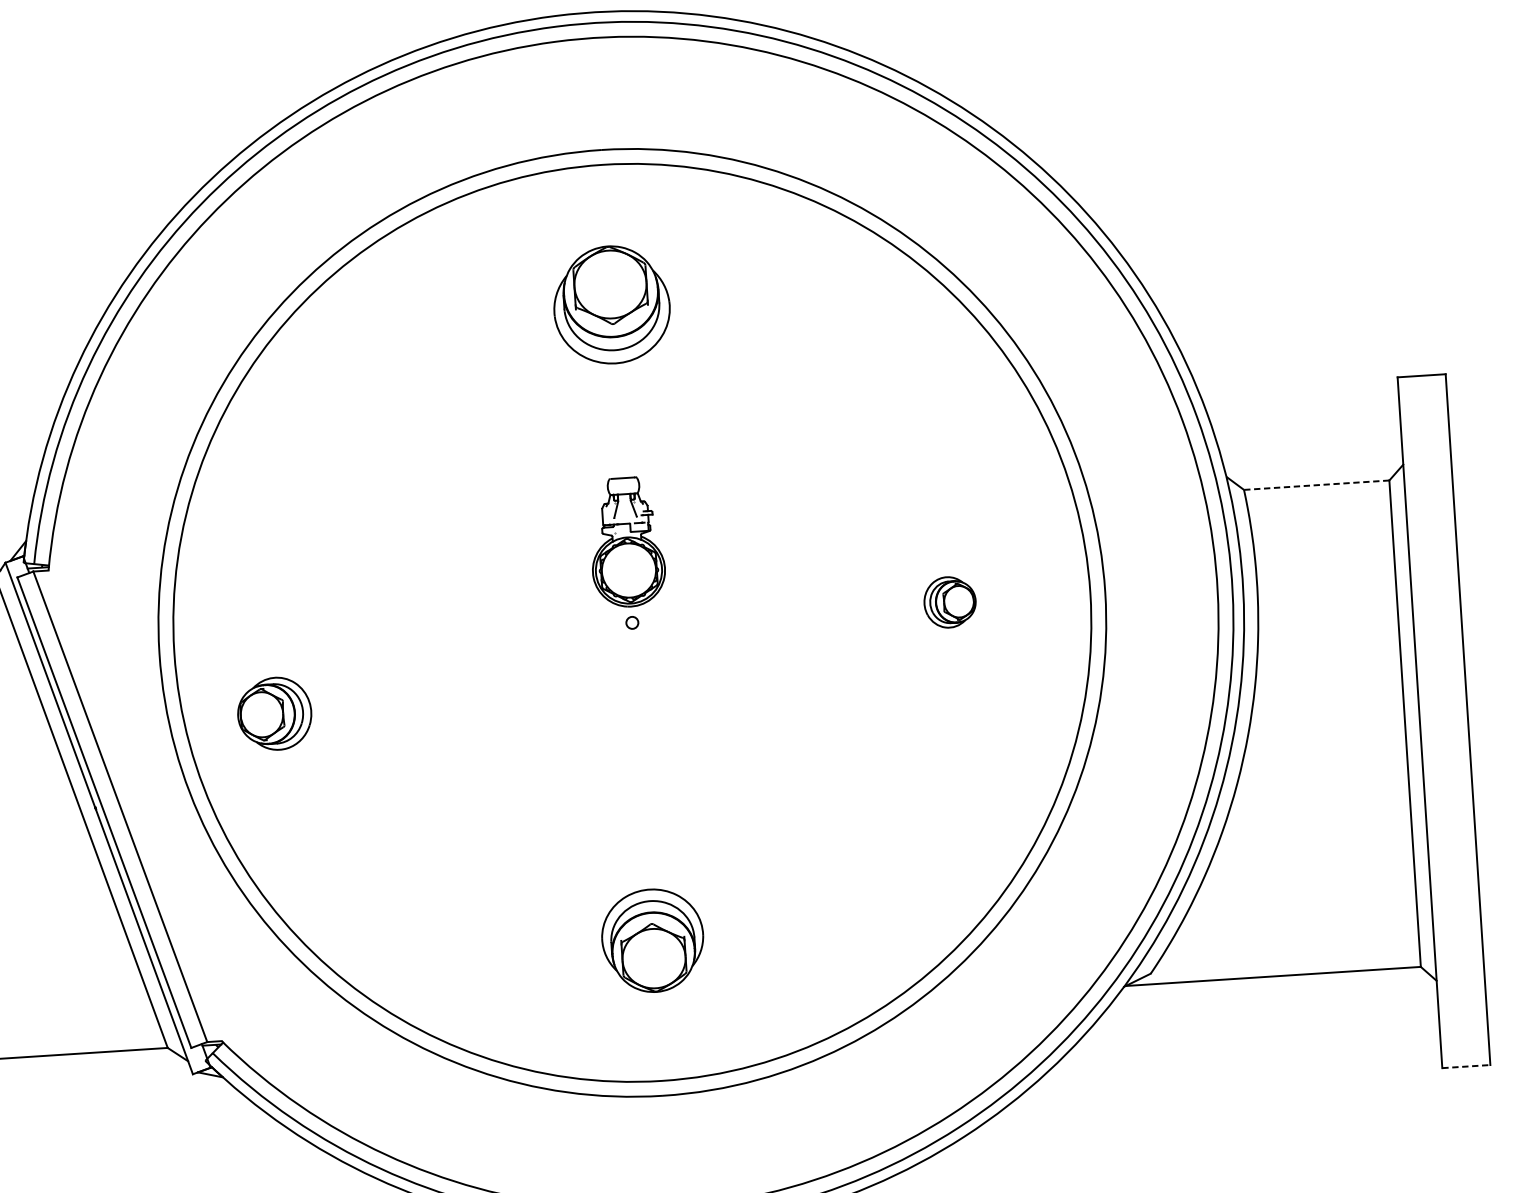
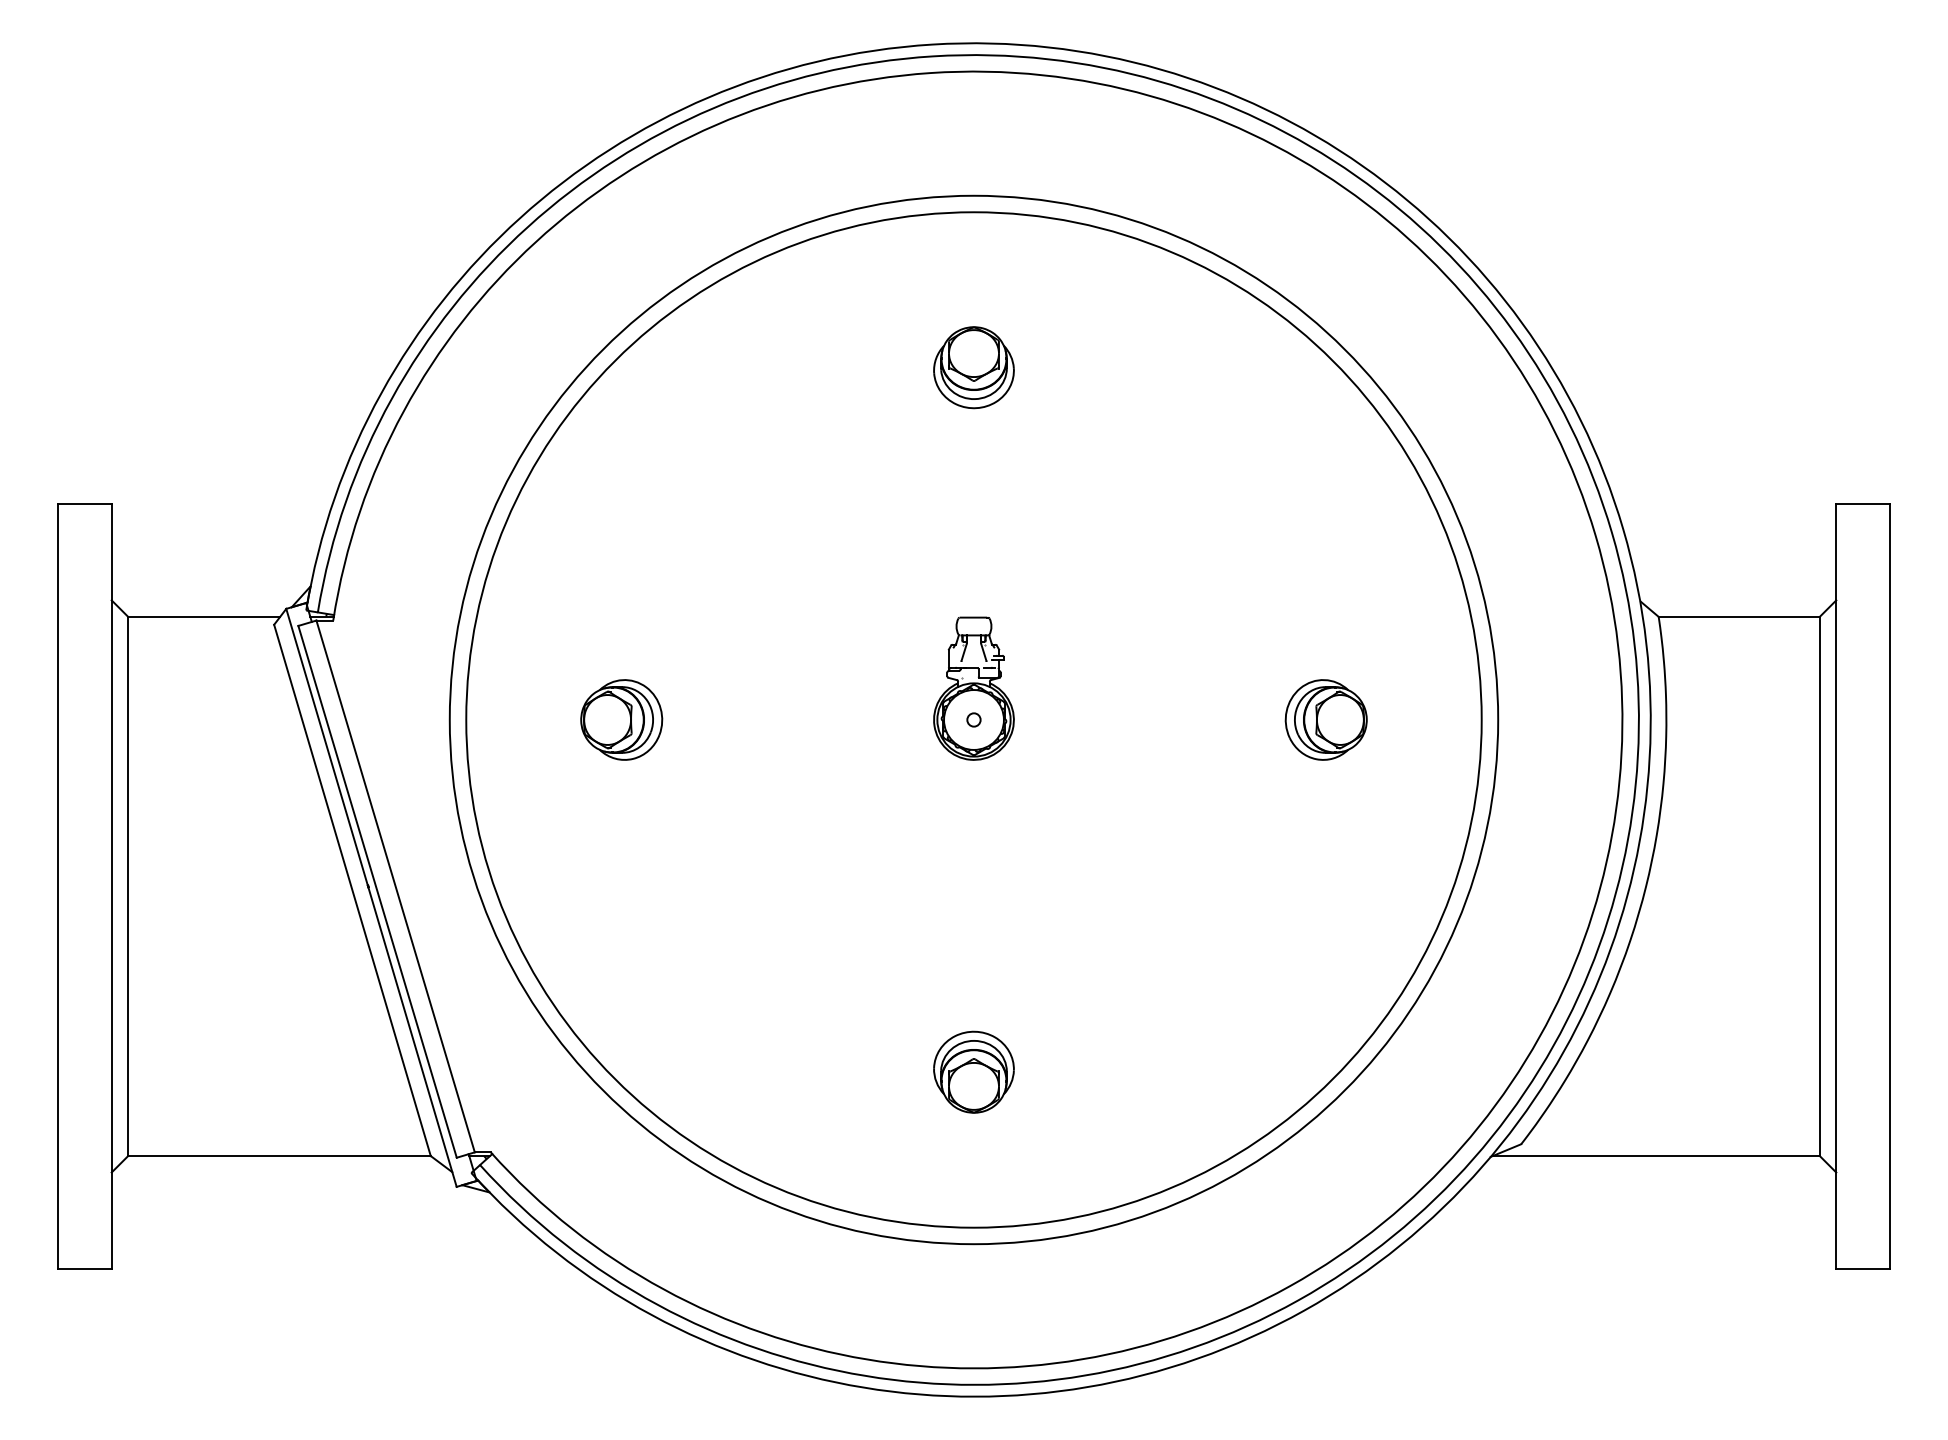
part: (611, 304) -> (973, 367), size x0.62
line: (1316, 484) -> (1739, 616), dashed -> solid
part: (626, 542) -> (973, 688), moved
part: (949, 601) -> (1325, 719), size x1.43
part: (274, 713) -> (621, 719), moved
part: (652, 940) -> (973, 1071), size x0.71
line: (1465, 1066) -> (1862, 1269), dashed -> solid

